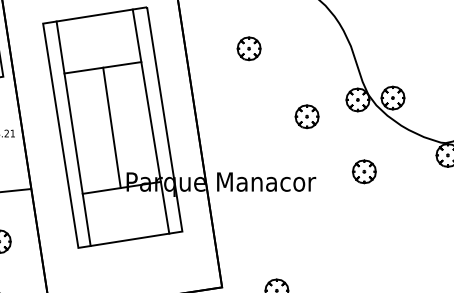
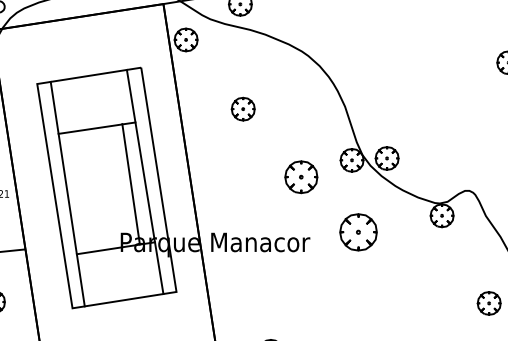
part: (306, 116) -> (300, 176), size x1.4
line: (111, 128) -> (130, 184), moved
part: (364, 171) -> (358, 231), size x1.6

